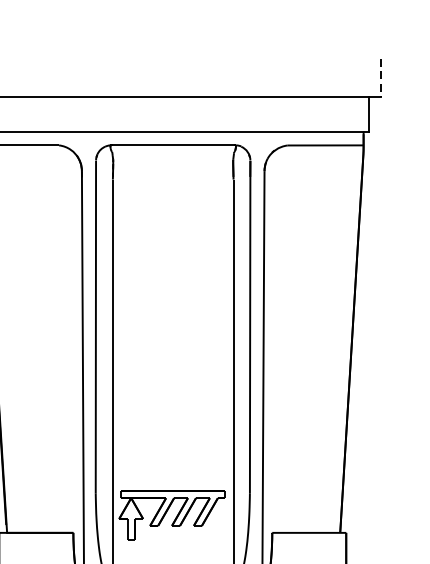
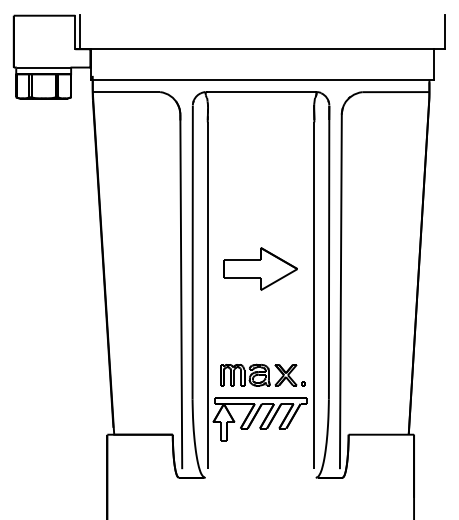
line: (381, 77) -> (445, 32), dashed -> solid
part: (172, 344) -> (260, 268), added
part: (174, 464) -> (262, 374), added

